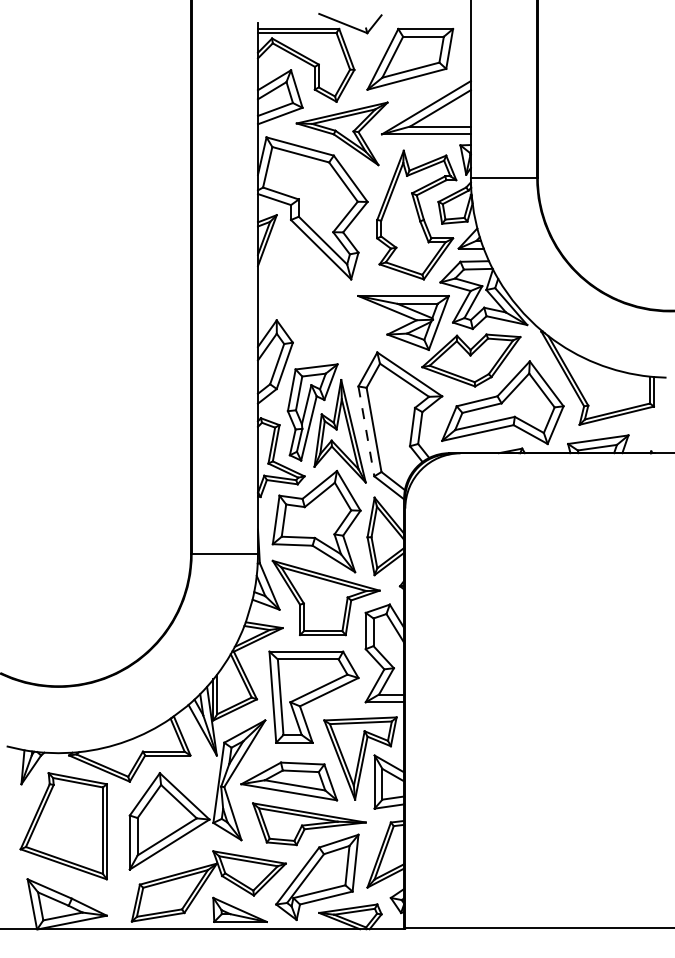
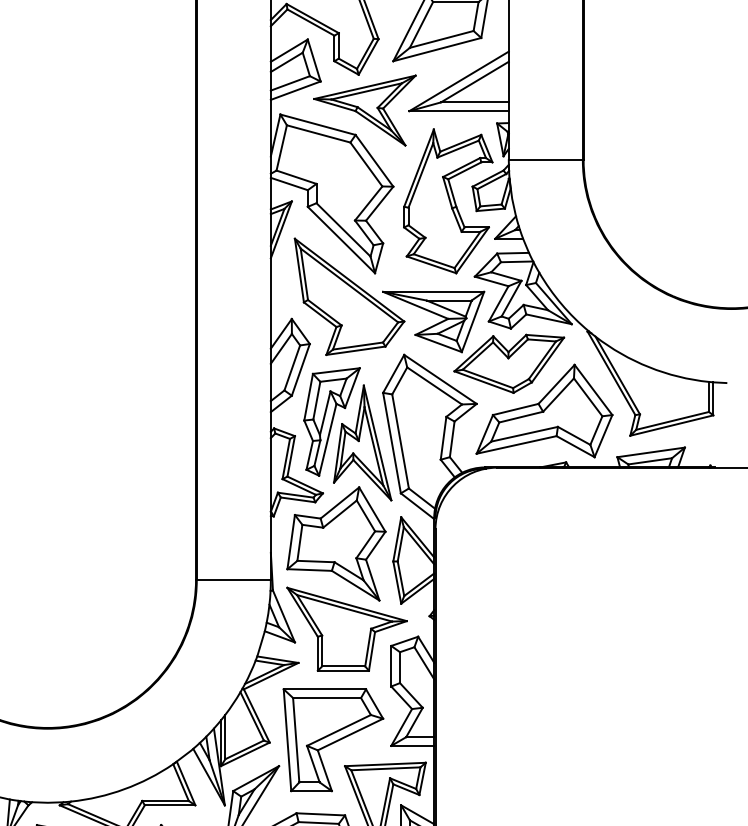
part: (328, 300) -> (349, 296), added
line: (366, 431) -> (392, 443), dashed -> solid

